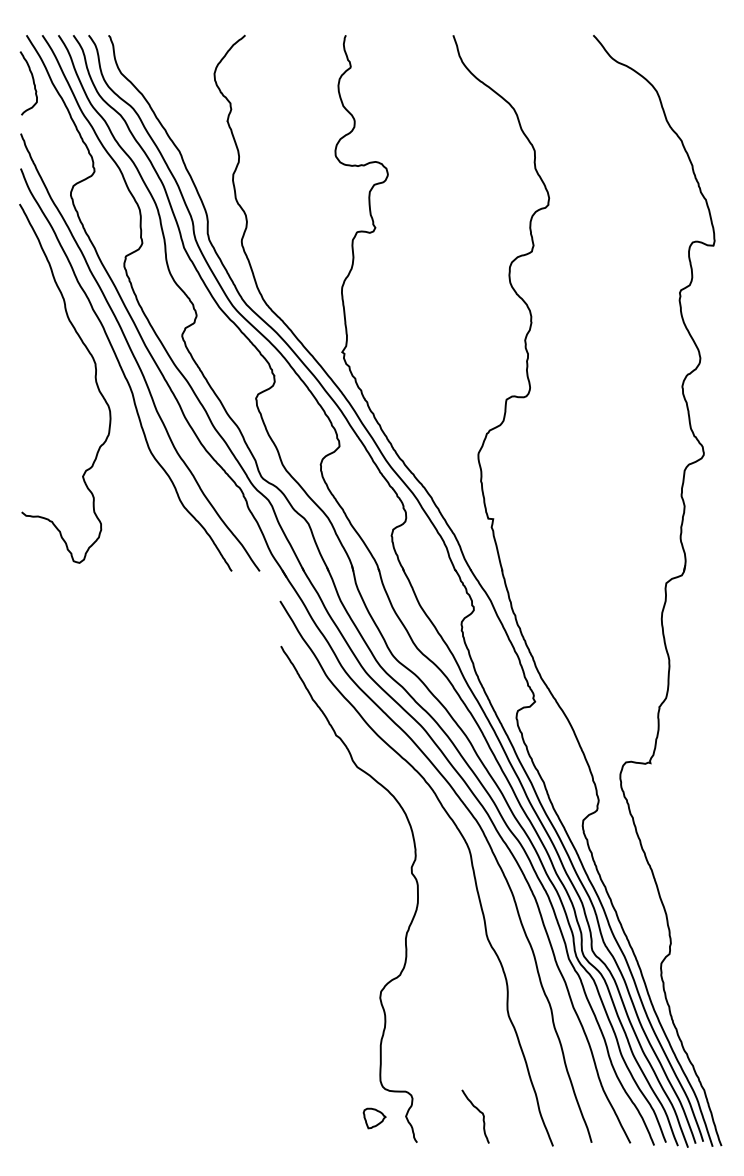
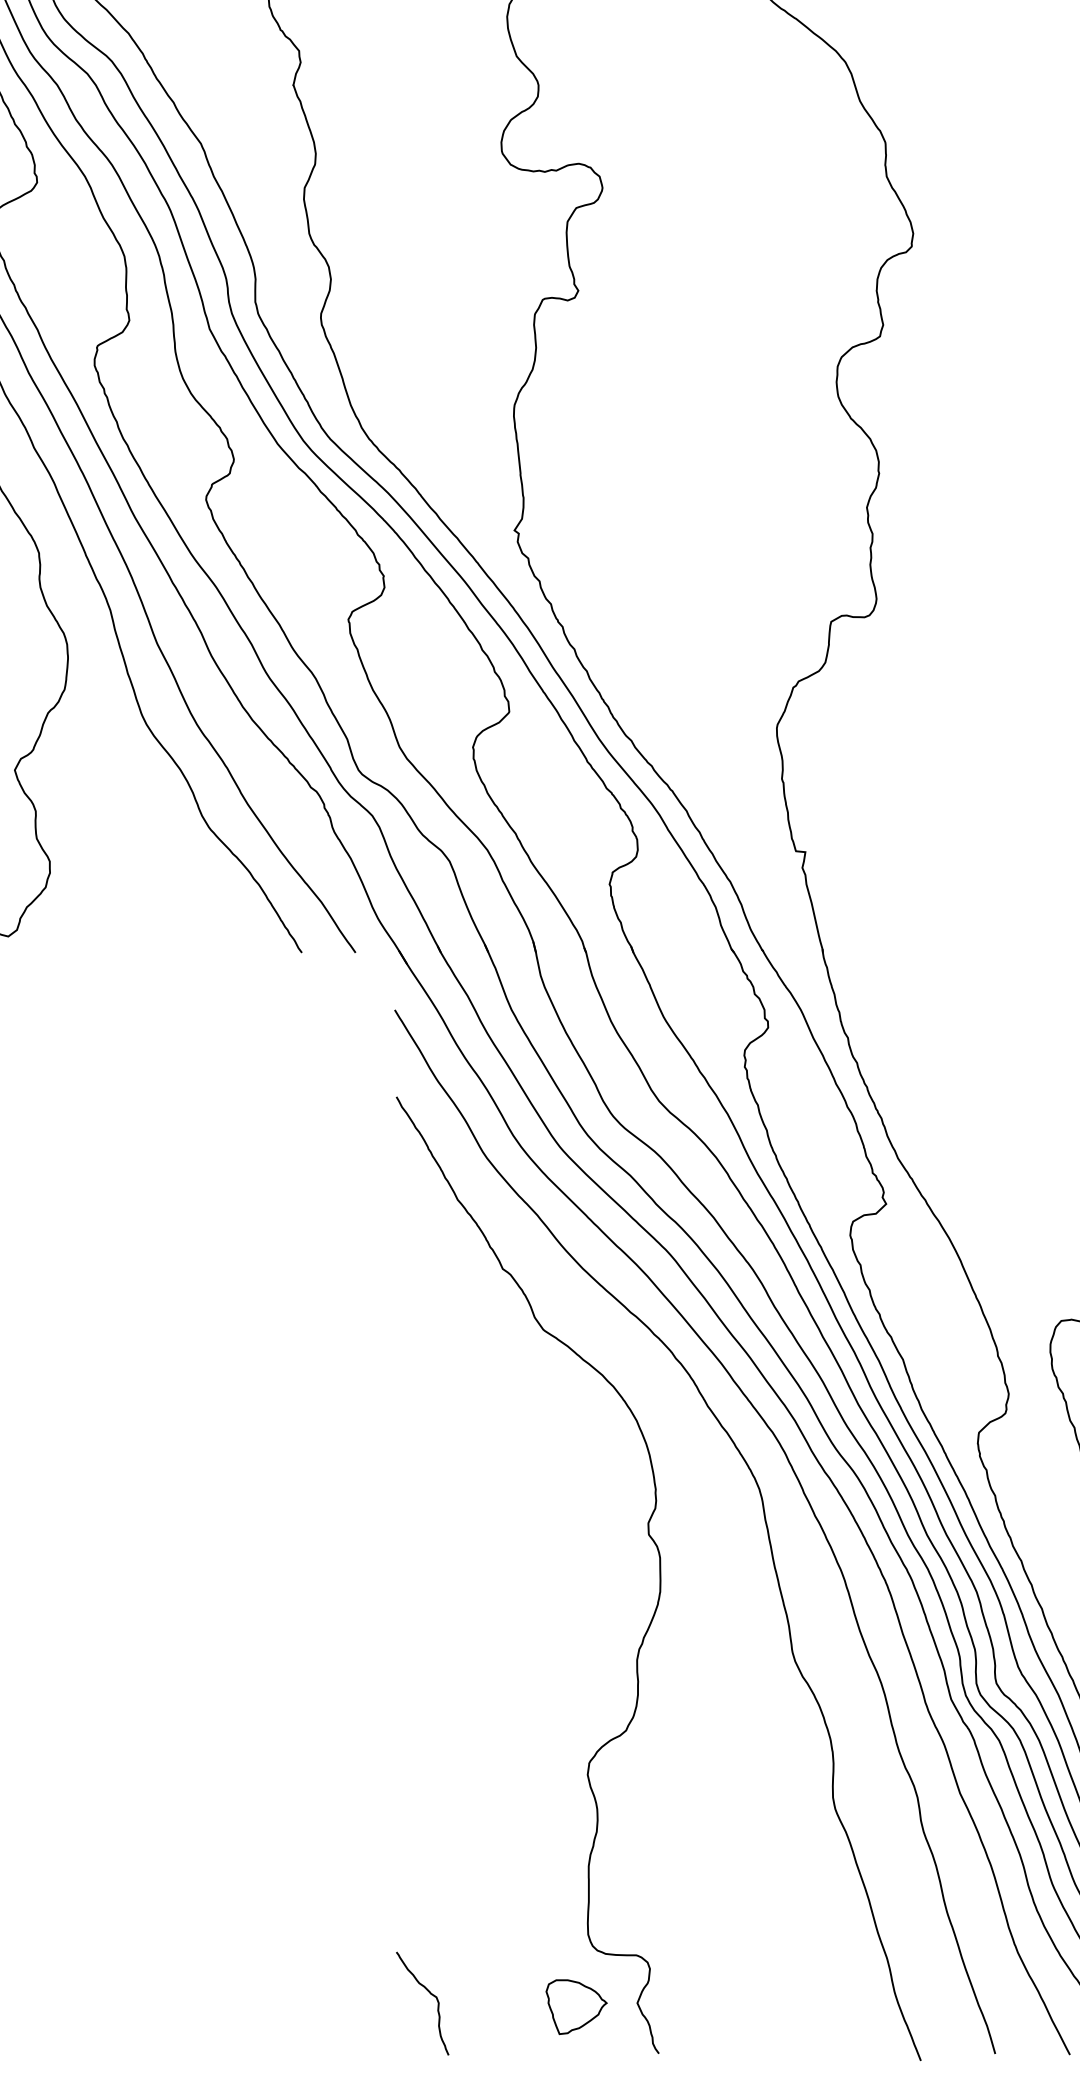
curve: (479, 1112) -> (430, 1995), moved
part: (374, 1118) -> (576, 2007), size x1.43

